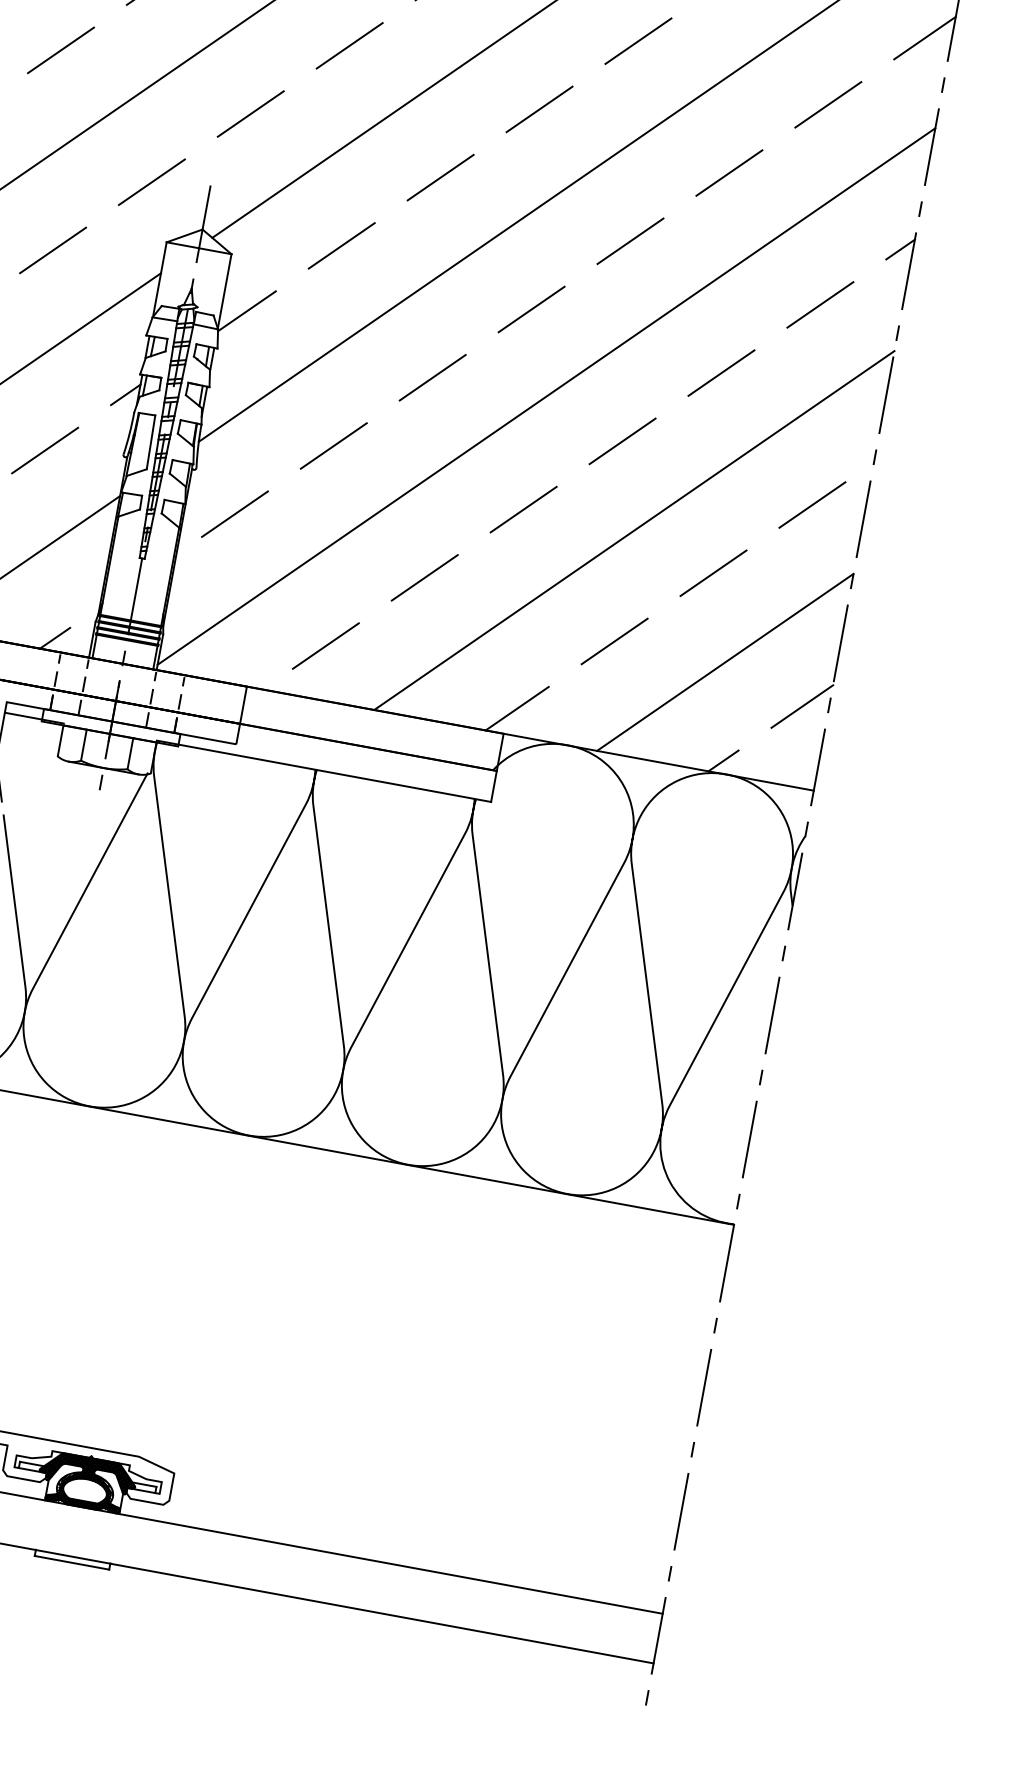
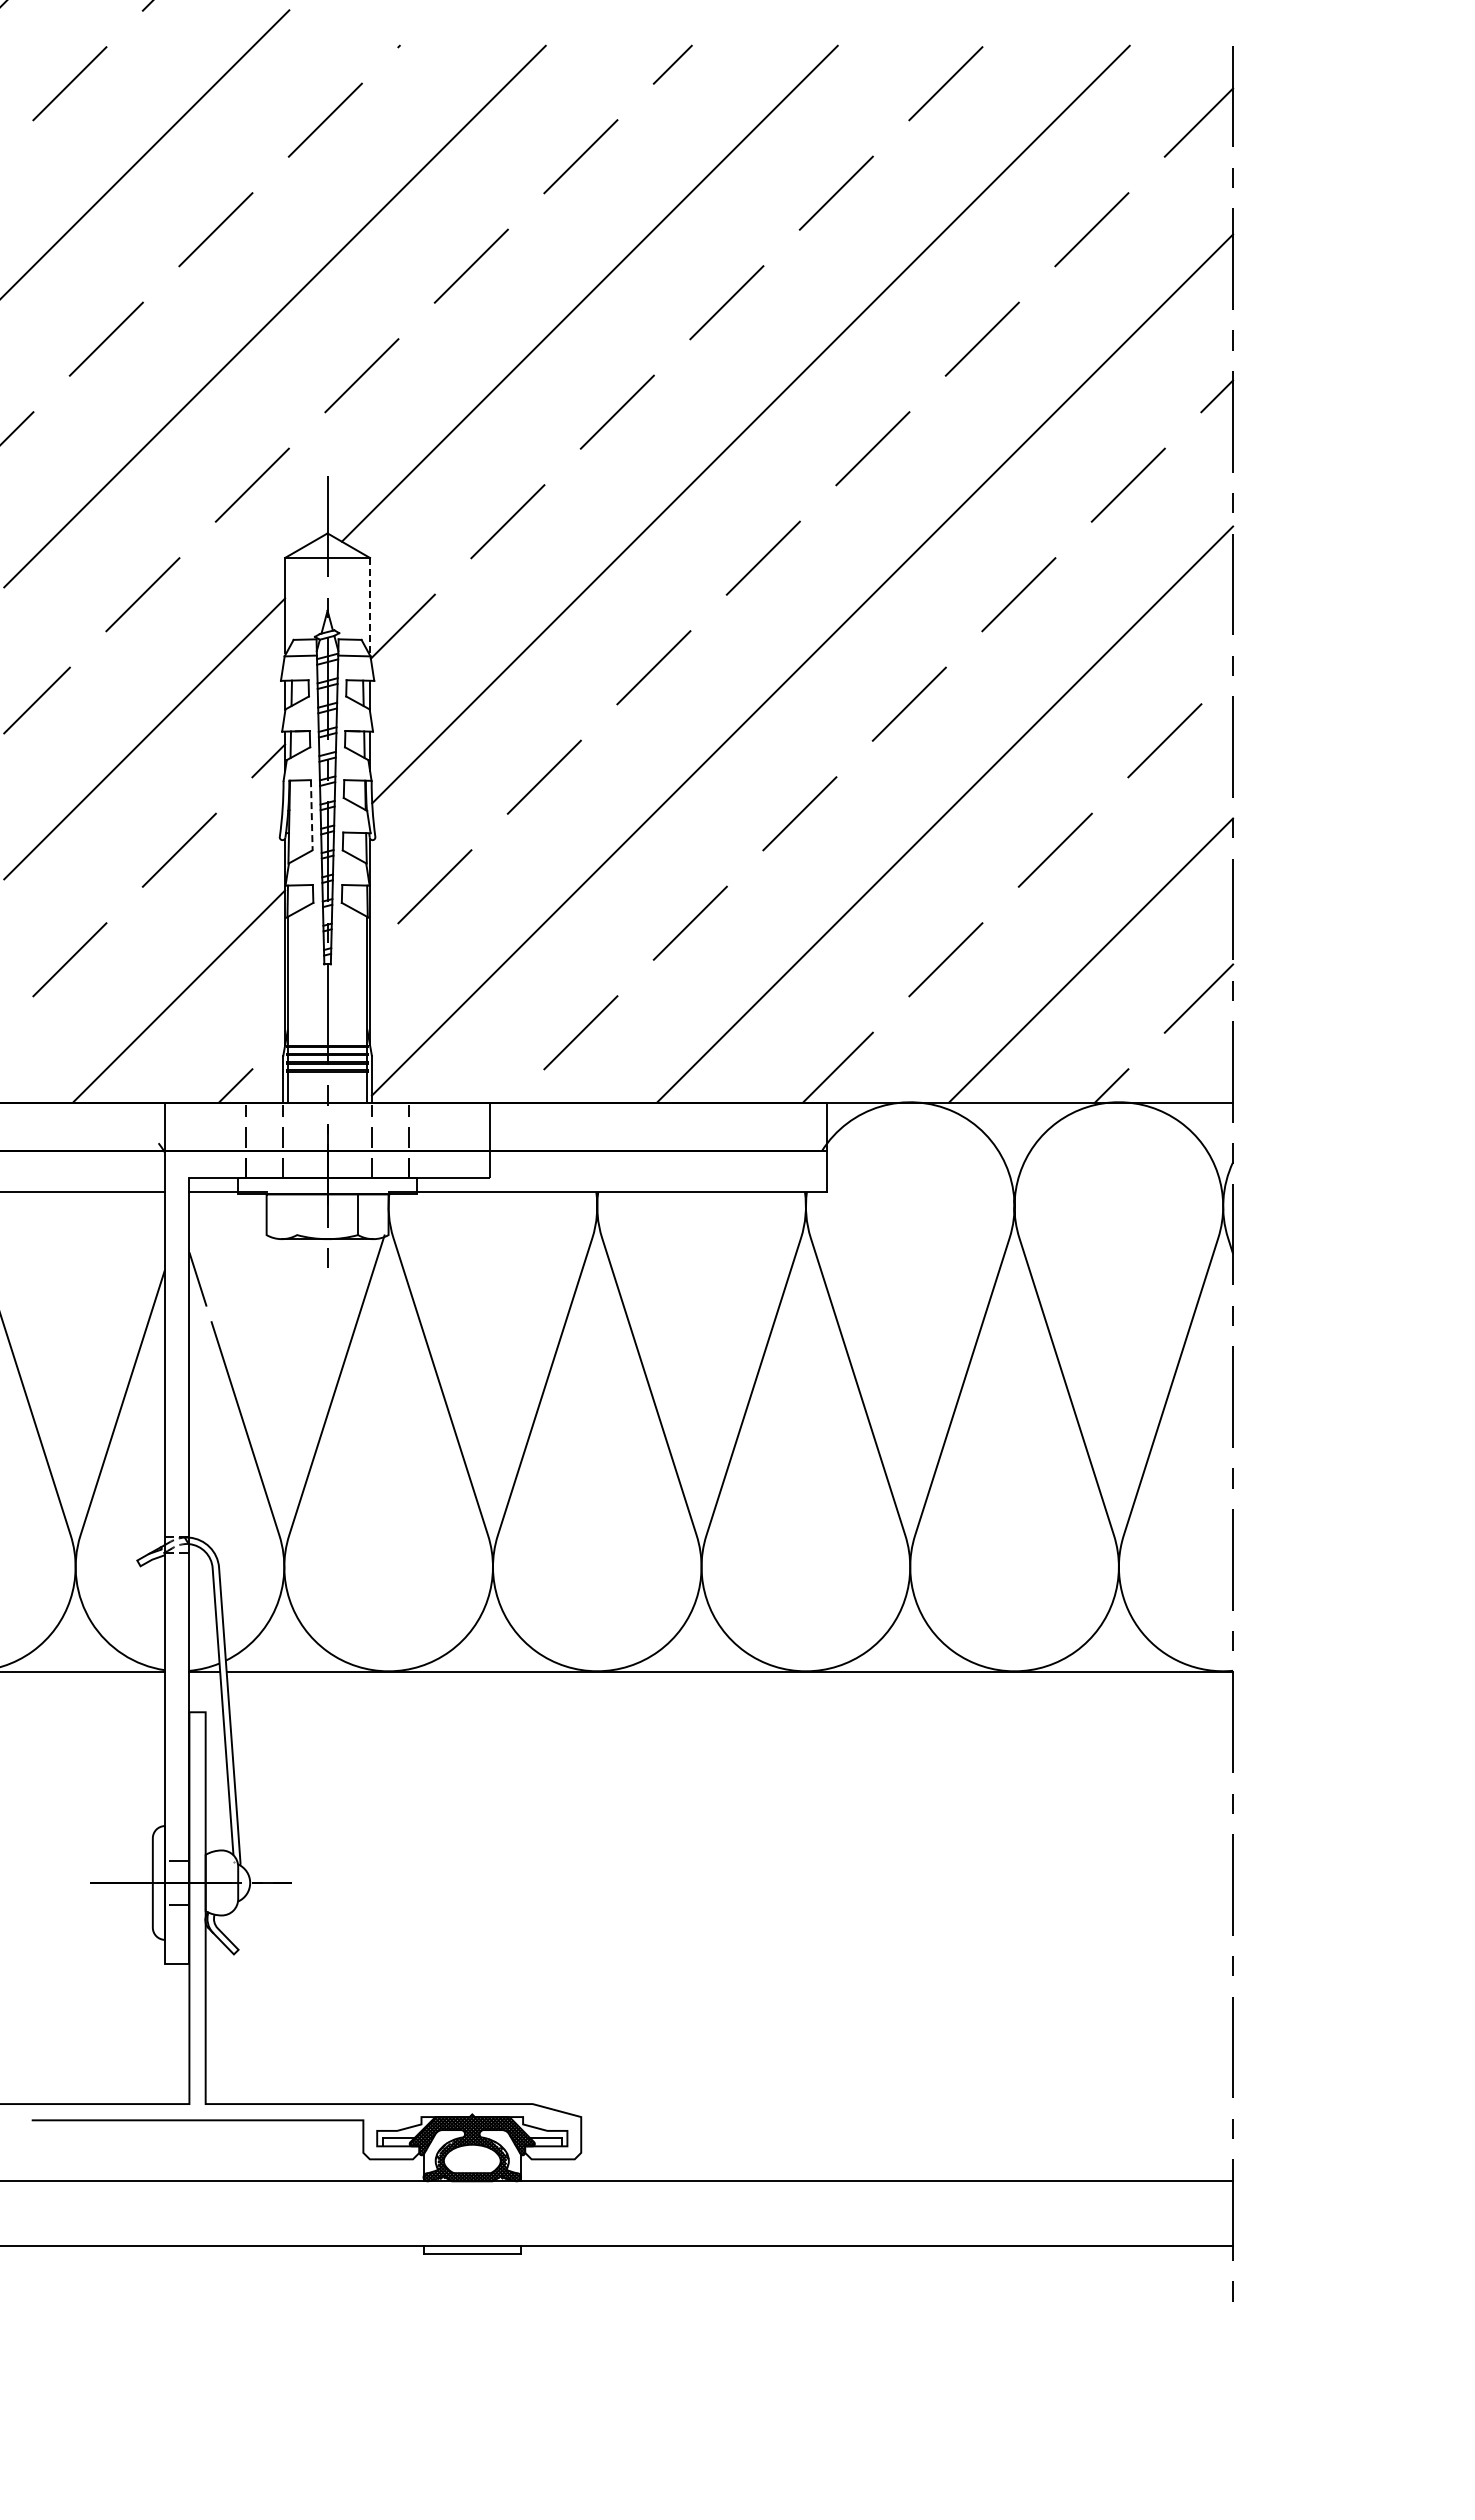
line: (224, 292) -> (370, 607), solid -> dashed
line: (150, 442) -> (311, 815), solid -> dashed
line: (84, 745) -> (297, 1214), removed

